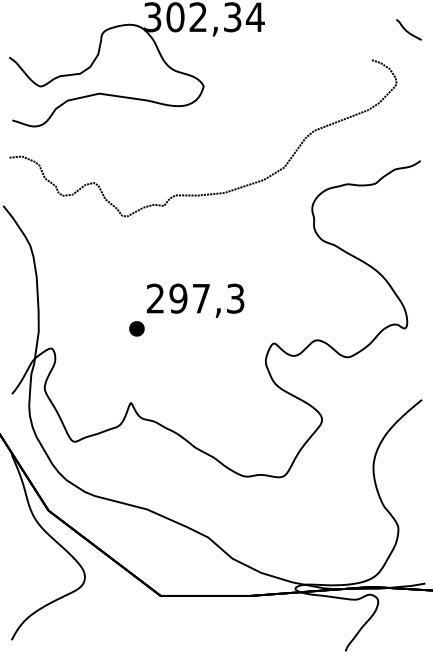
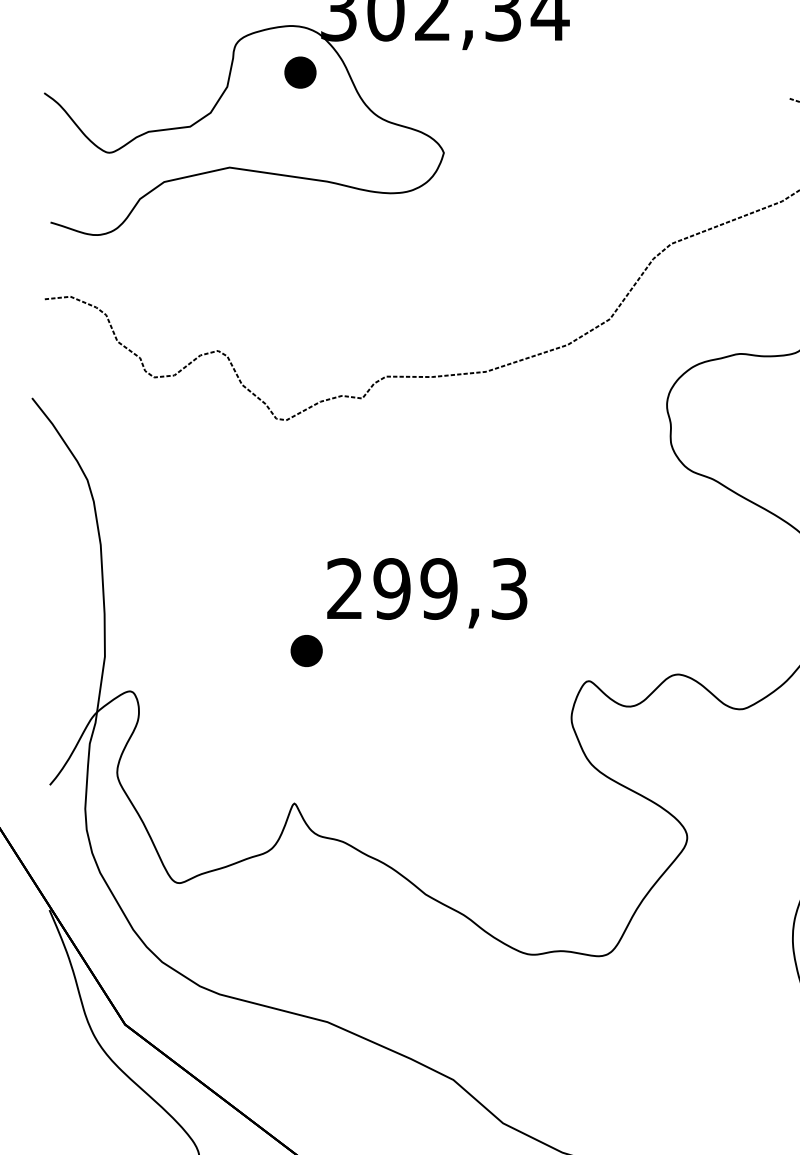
part: (133, 47) -> (299, 72), added
text: (201, 298) -> (439, 588), 297,3 -> 299,3

